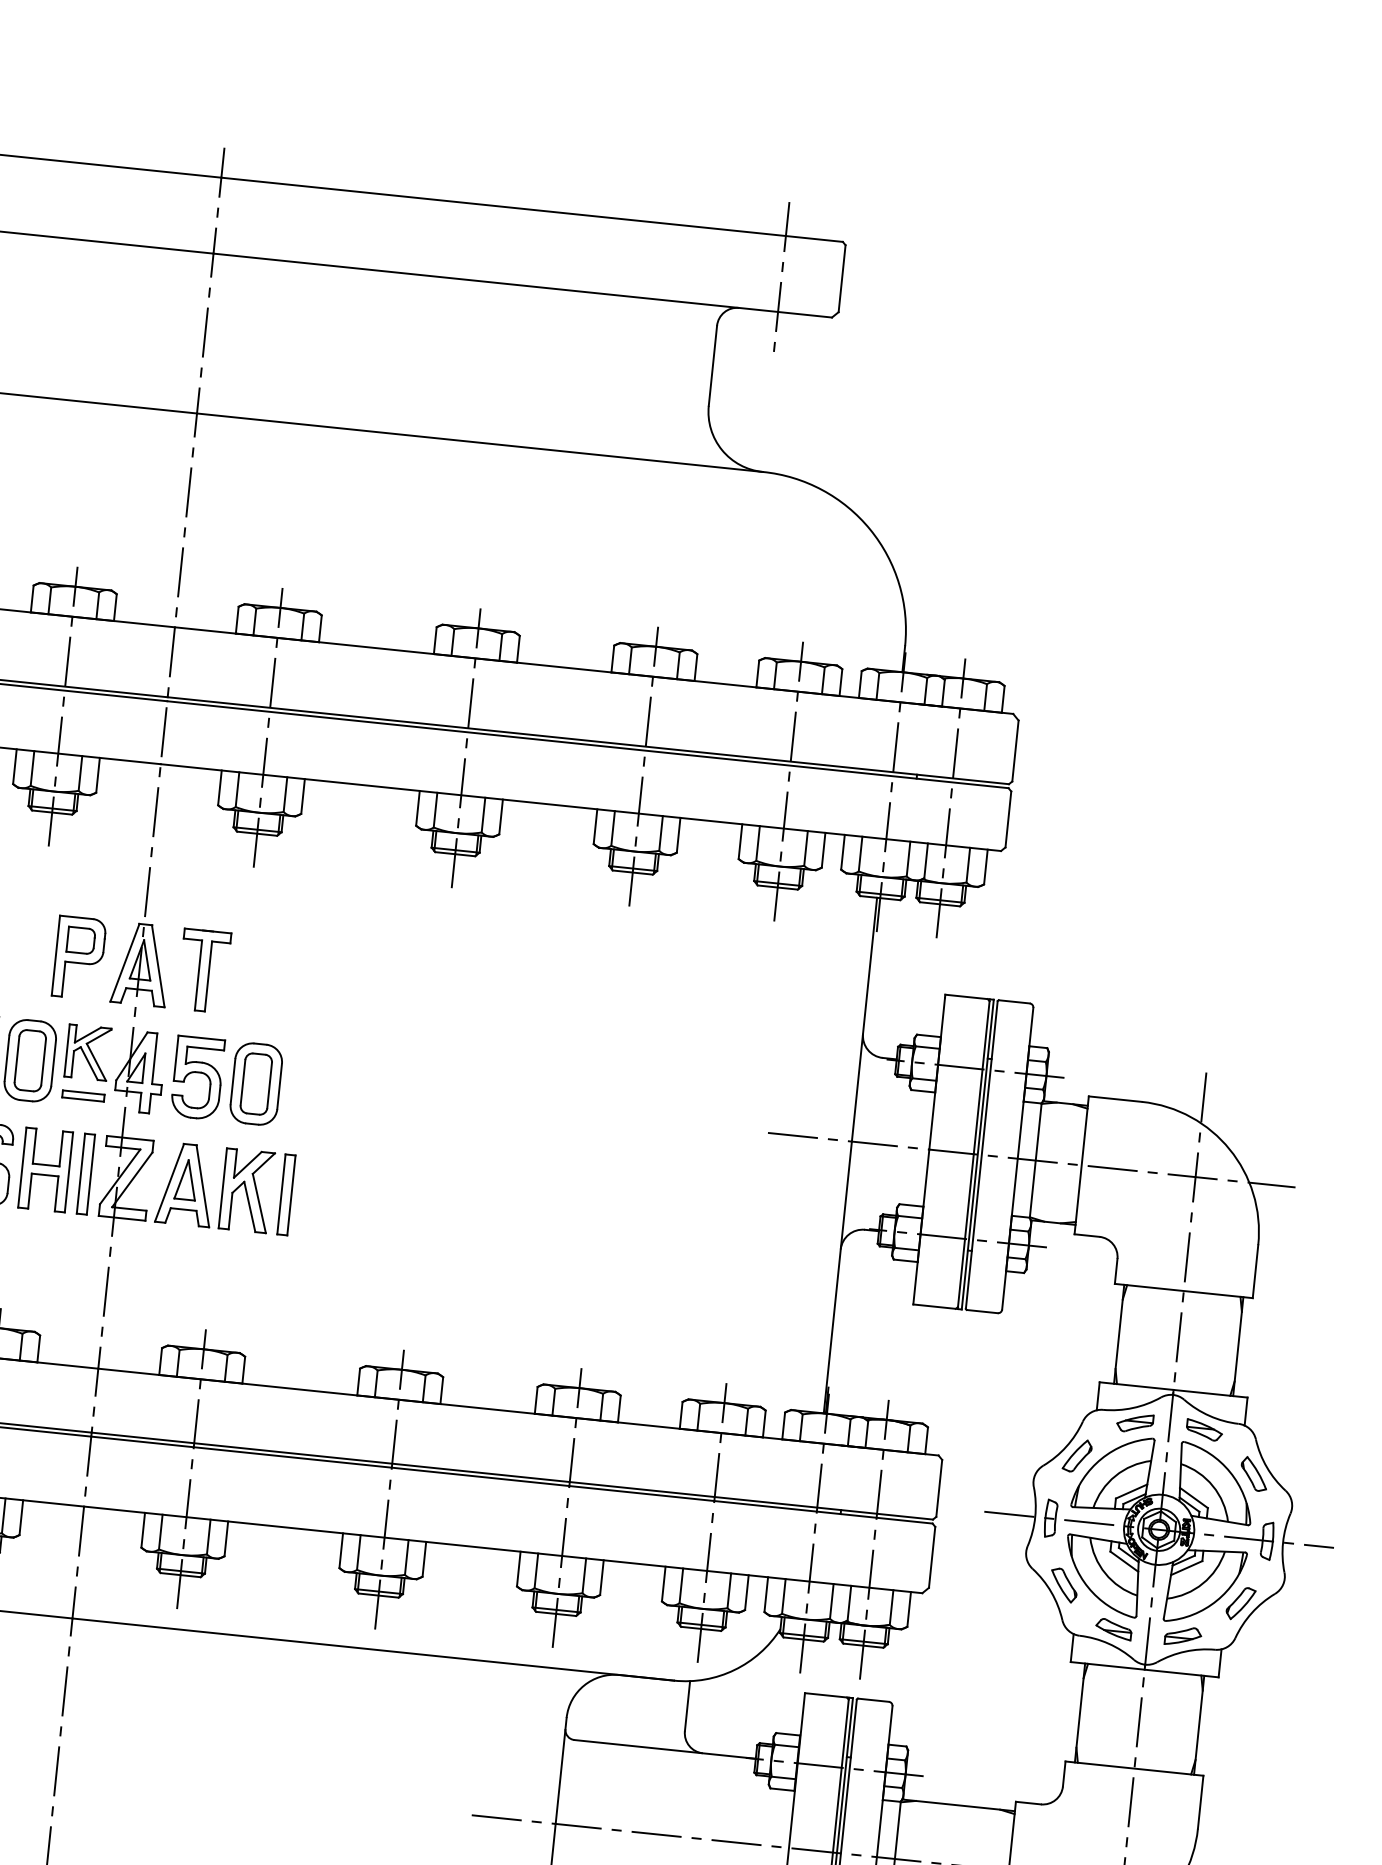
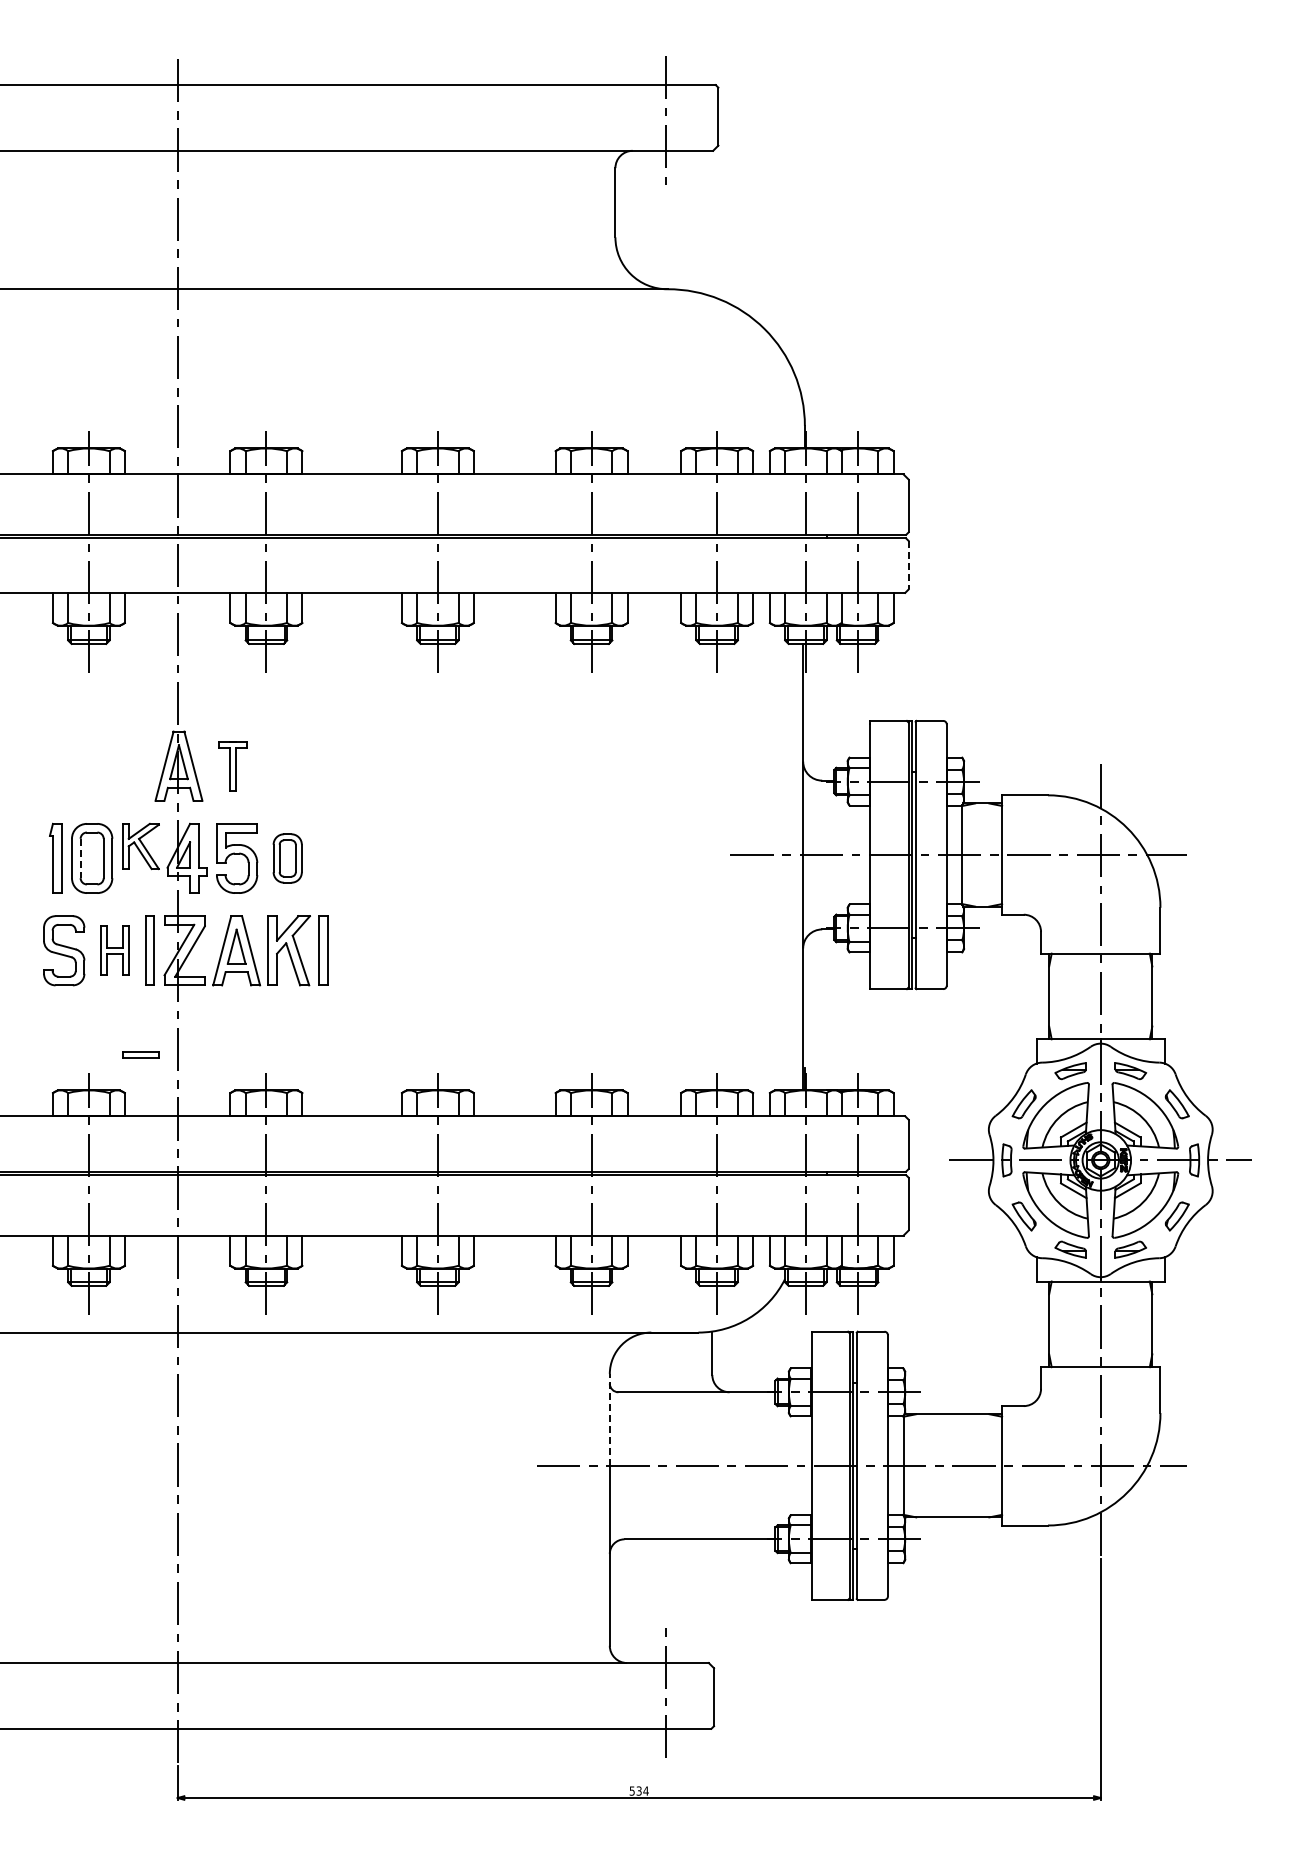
line: (1008, 819) -> (908, 565), solid -> dashed
part: (78, 957) -> (124, 765), removed
part: (203, 971) -> (232, 766), size x0.7
line: (16, 1059) -> (80, 858), solid -> dashed
part: (255, 1084) -> (287, 858), size x0.7
part: (83, 1095) -> (140, 1054), moved
part: (45, 1169) -> (114, 950), size x0.7
line: (560, 1770) -> (609, 1419), solid -> dashed

